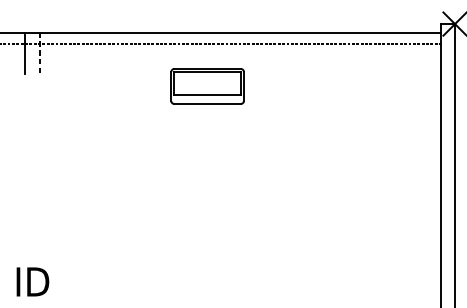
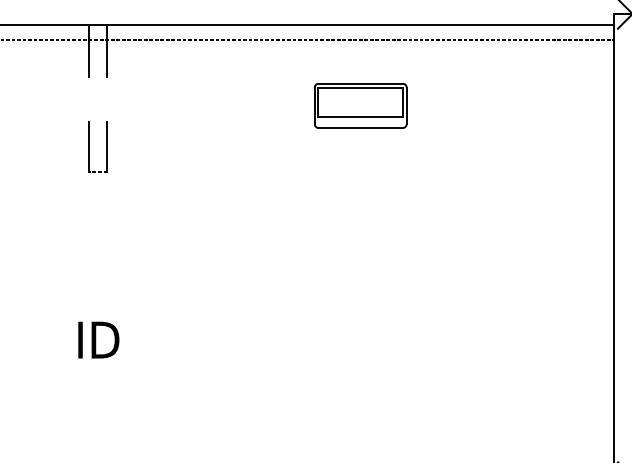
line: (39, 53) -> (107, 51), dashed -> solid
part: (207, 86) -> (360, 105), moved
part: (25, 128) -> (89, 146), added

